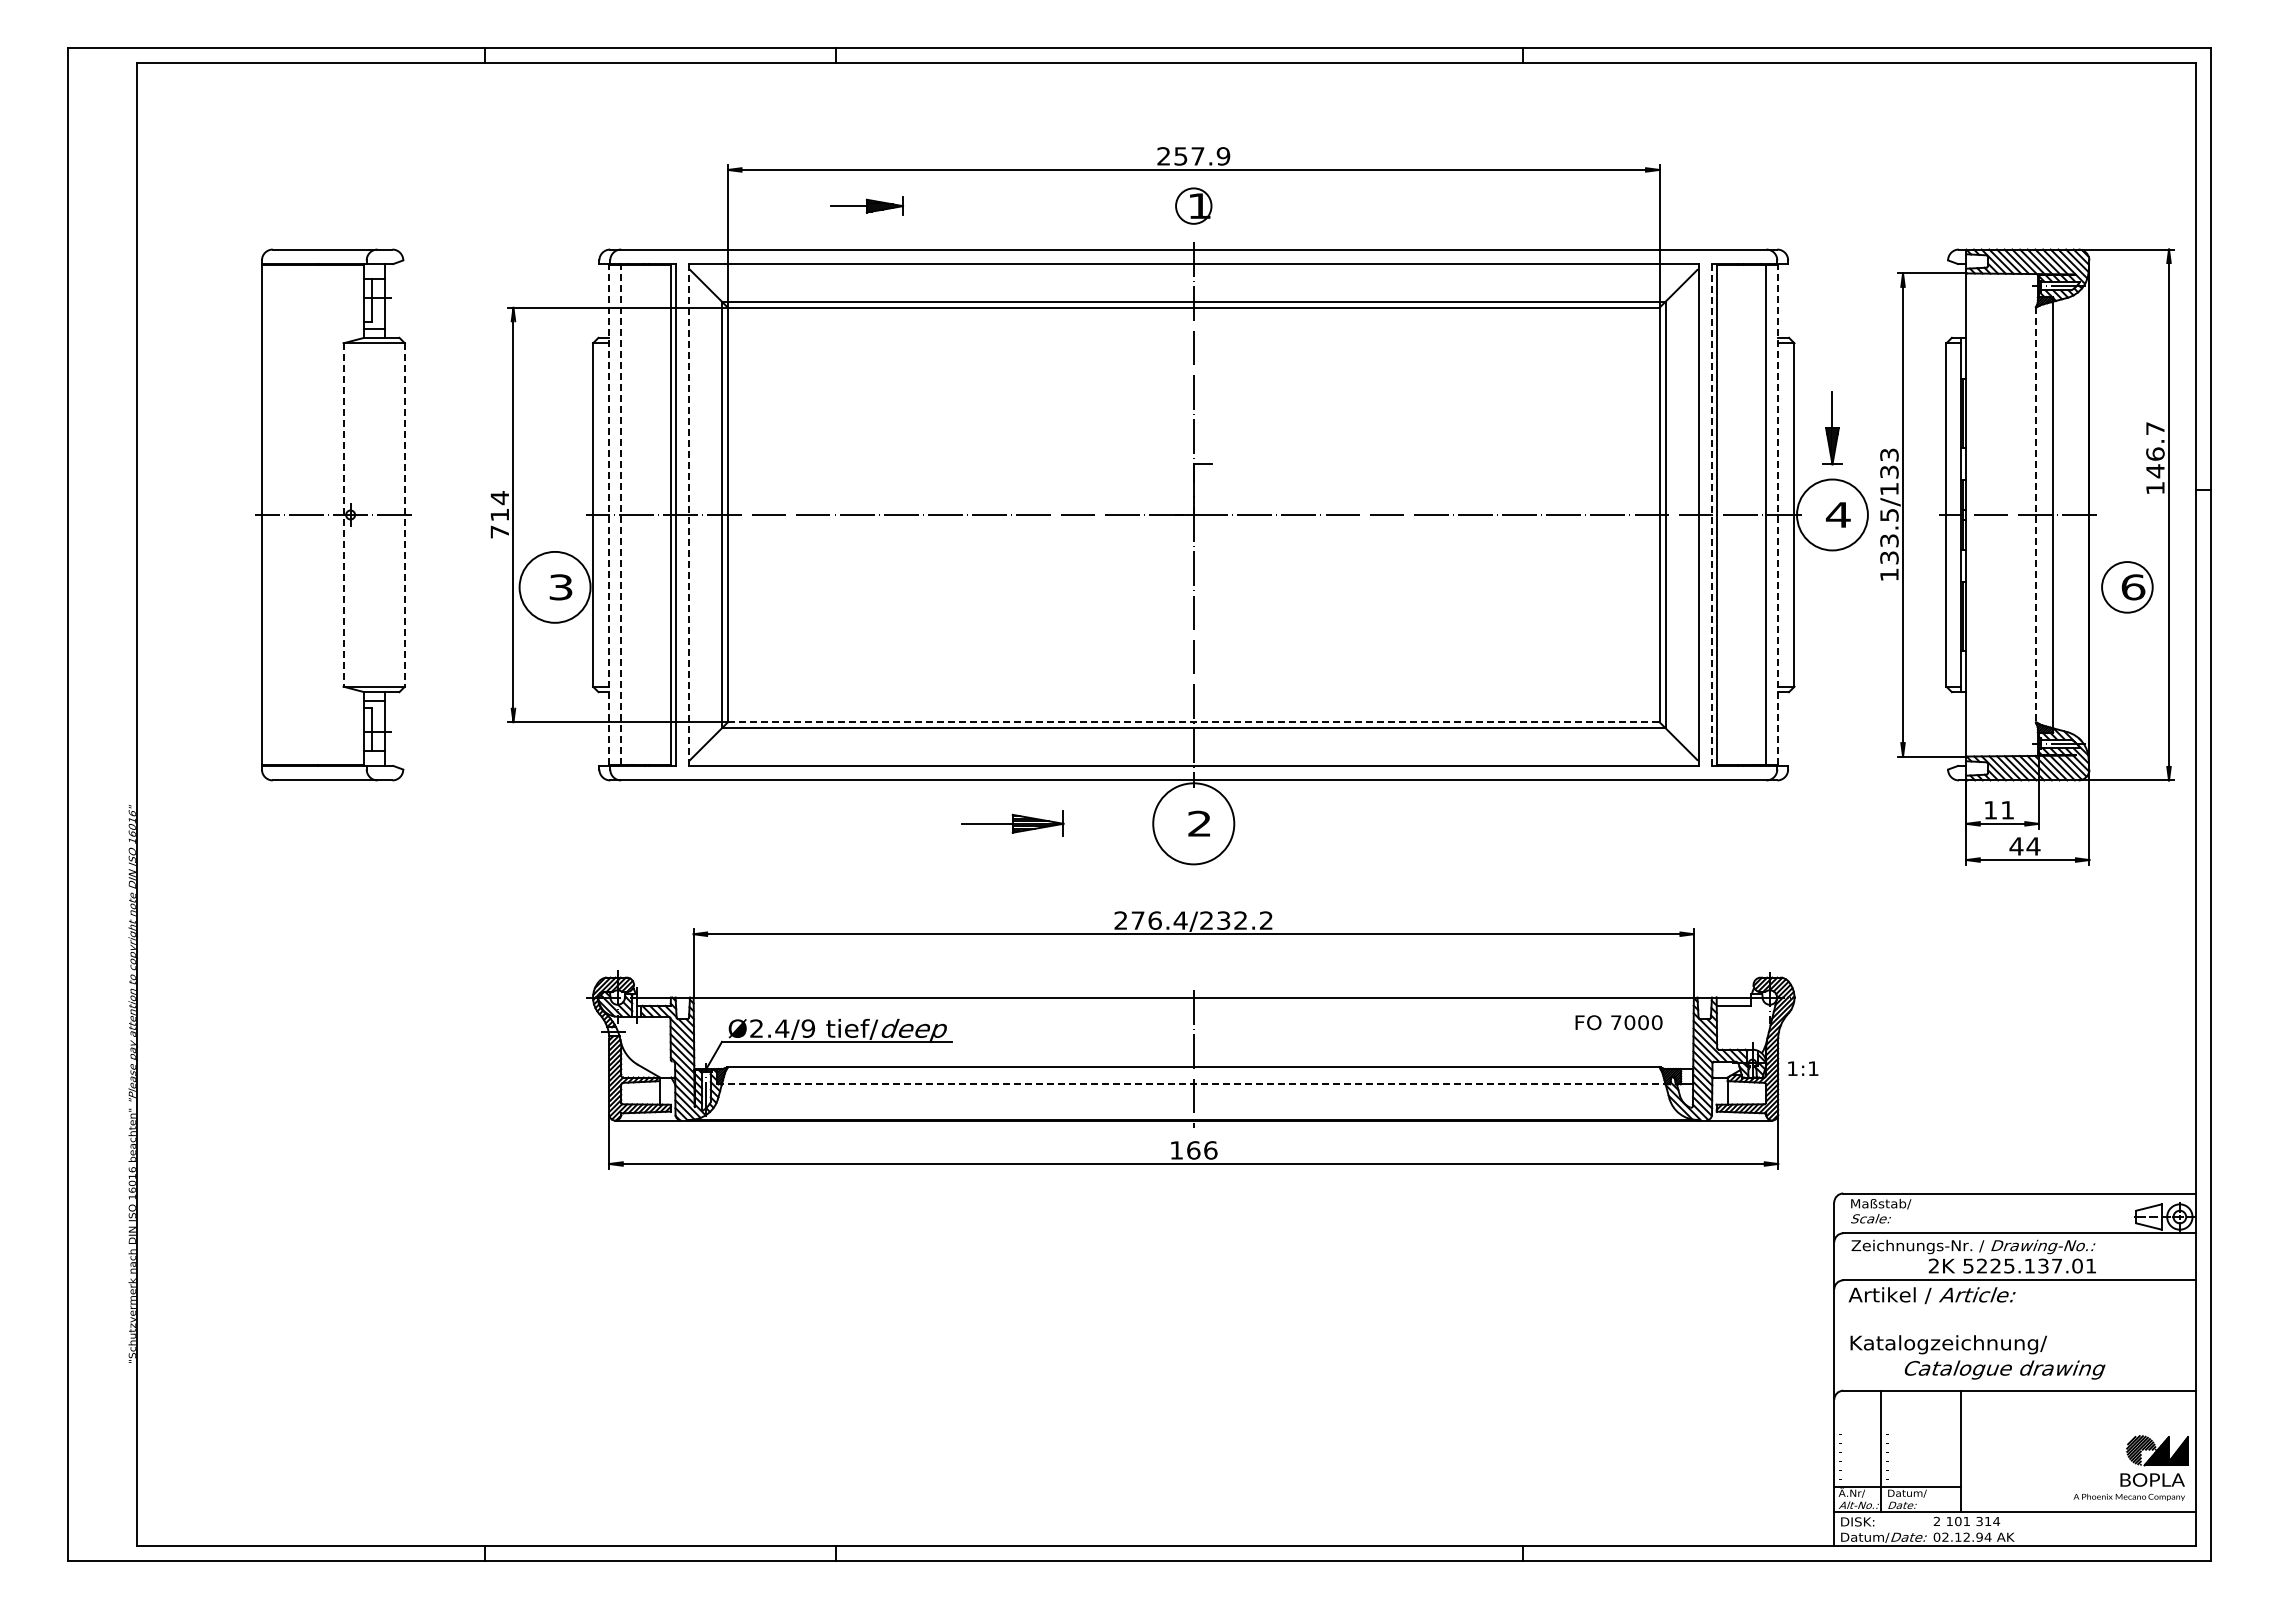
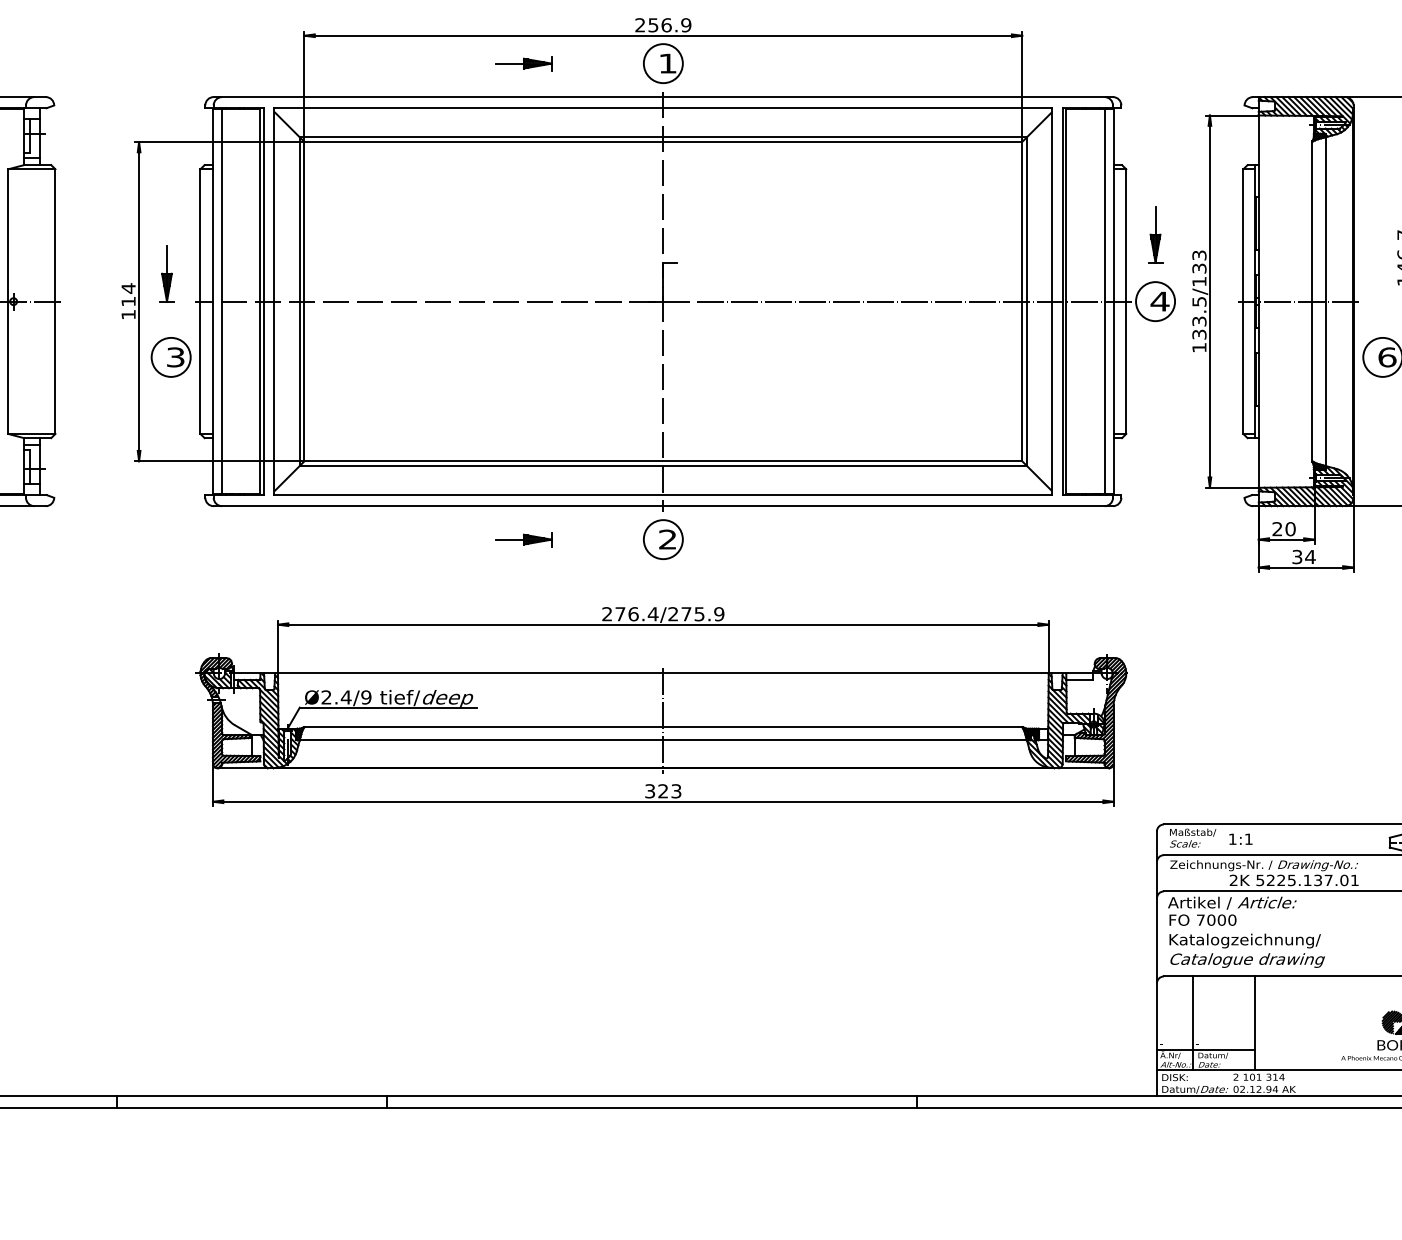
text: (1197, 156) -> (666, 25), 257.9 -> 256.9
part: (866, 205) -> (523, 63), moved
circle: (1193, 205) -> (663, 63), size x1.43
part: (549, 478) -> (166, 273), added
line: (609, 514) -> (213, 301), dashed -> solid
line: (621, 514) -> (222, 301), dashed -> solid
line: (1778, 514) -> (1113, 301), dashed -> solid
circle: (1832, 514) -> (1155, 301), size x0.71
line: (343, 515) -> (8, 302), dashed -> solid
line: (404, 515) -> (55, 302), dashed -> solid
line: (688, 515) -> (273, 302), dashed -> solid
line: (1711, 515) -> (1062, 302), dashed -> solid
line: (2036, 515) -> (1312, 302), dashed -> solid
text: (499, 531) -> (128, 314), 714 -> 114
circle: (554, 587) -> (170, 357), size x0.71
line: (1193, 722) -> (663, 461), dashed -> solid
text: (1999, 810) -> (1284, 529), 11 -> 20
part: (1012, 823) -> (523, 539), size x0.71
circle: (1193, 823) -> (663, 539), size x0.62
text: (2016, 846) -> (1297, 557), 44 -> 34
text: (1244, 920) -> (702, 614), 276.4/232.2 -> 276.4/275.9
text: (1618, 1022) -> (1202, 920), moved
text: (1803, 1068) -> (1241, 839), moved
line: (1193, 1084) -> (663, 740), dashed -> solid
text: (1193, 1150) -> (663, 791), 166 -> 323
text: (2005, 1369) -> (1248, 960), moved

